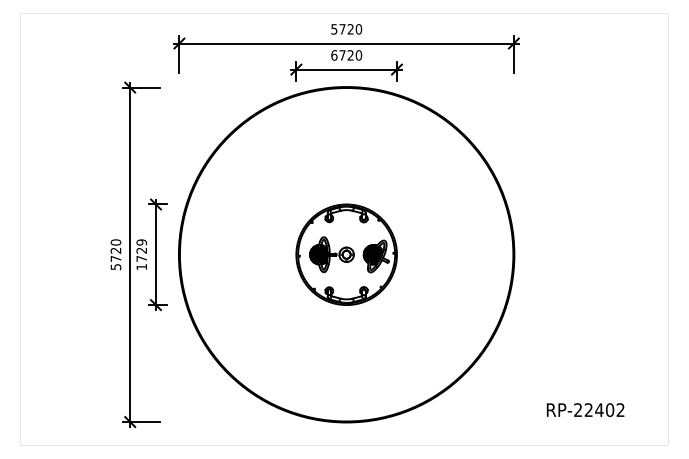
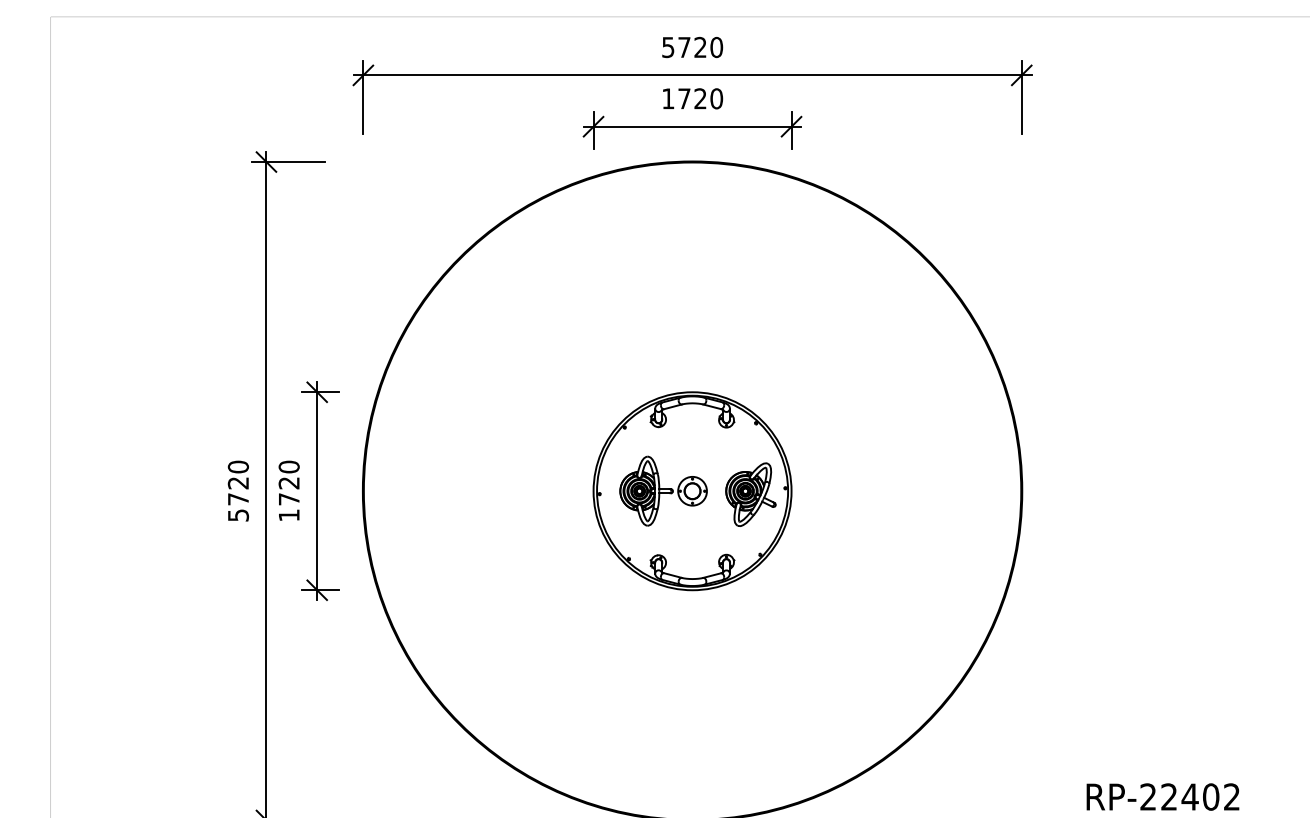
text: (334, 55) -> (668, 98), 6720 -> 1720
text: (142, 242) -> (290, 467), 1729 -> 1720

